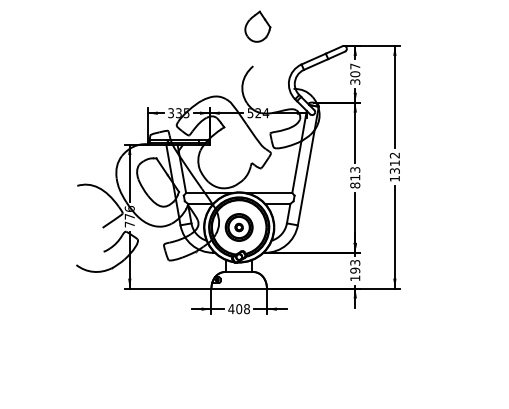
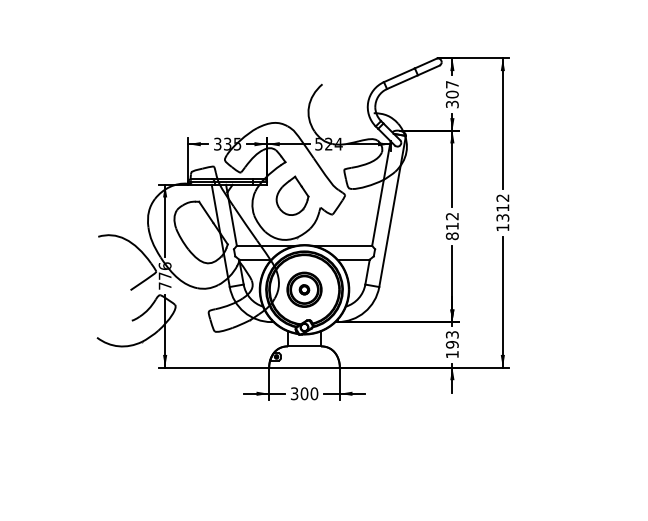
part: (257, 26) -> (292, 195), moved
text: (355, 169) -> (452, 215), 813 -> 812
text: (238, 309) -> (303, 394), 408 -> 300

